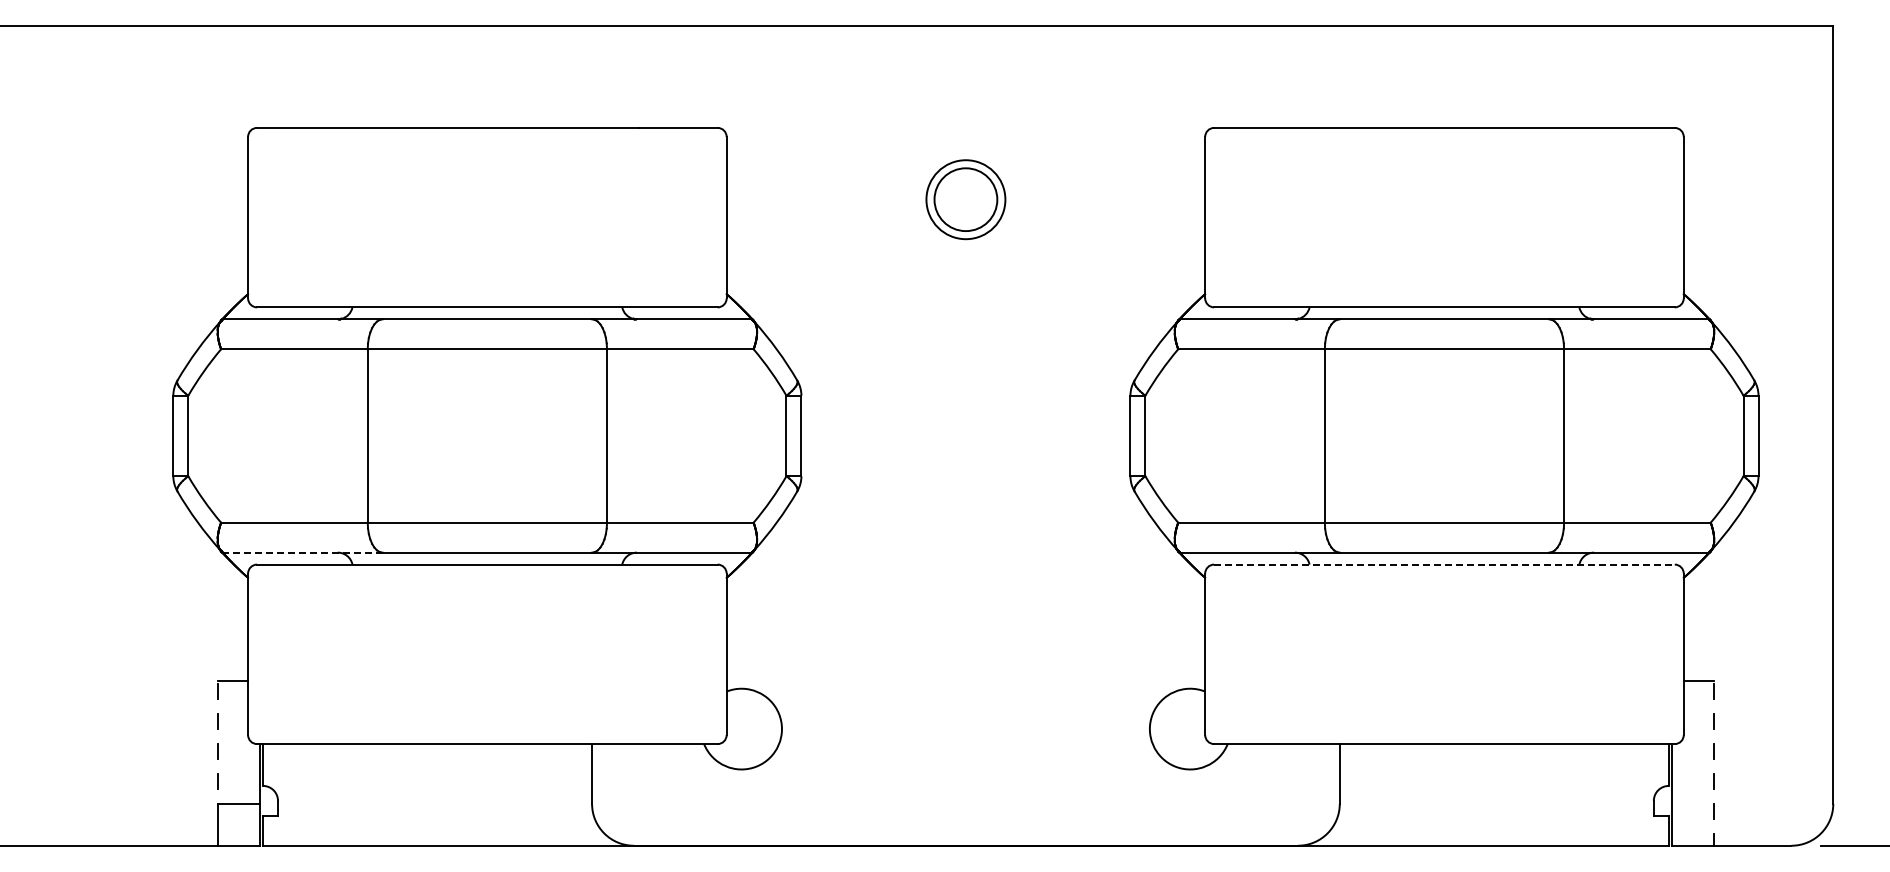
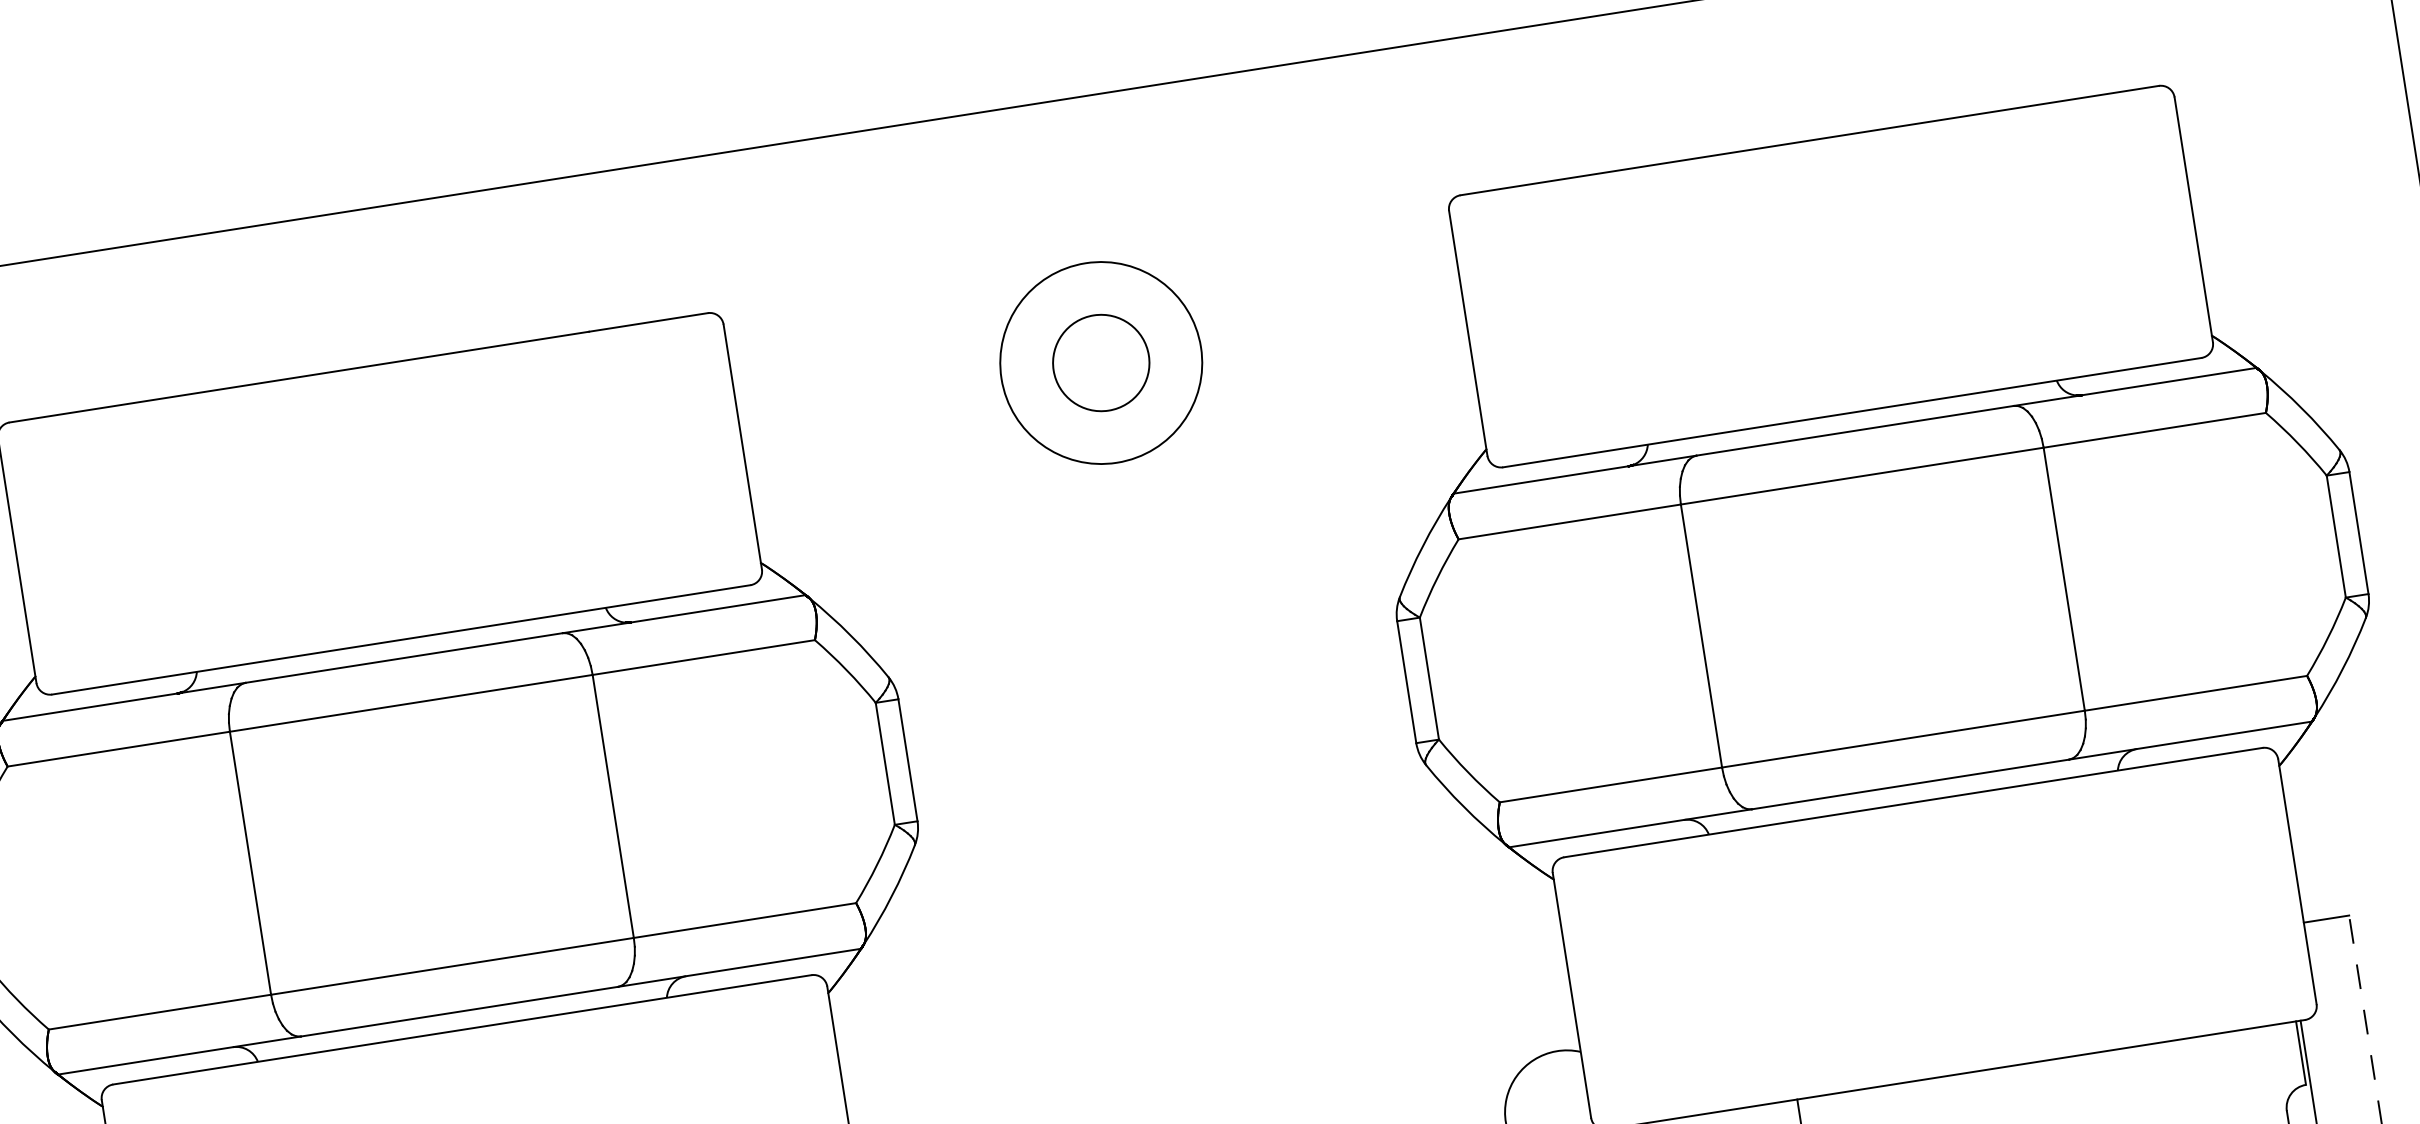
circle: (965, 199) -> (1100, 362), size x1.67
line: (302, 552) -> (179, 1055), dashed -> solid
line: (1444, 564) -> (1913, 802), dashed -> solid

